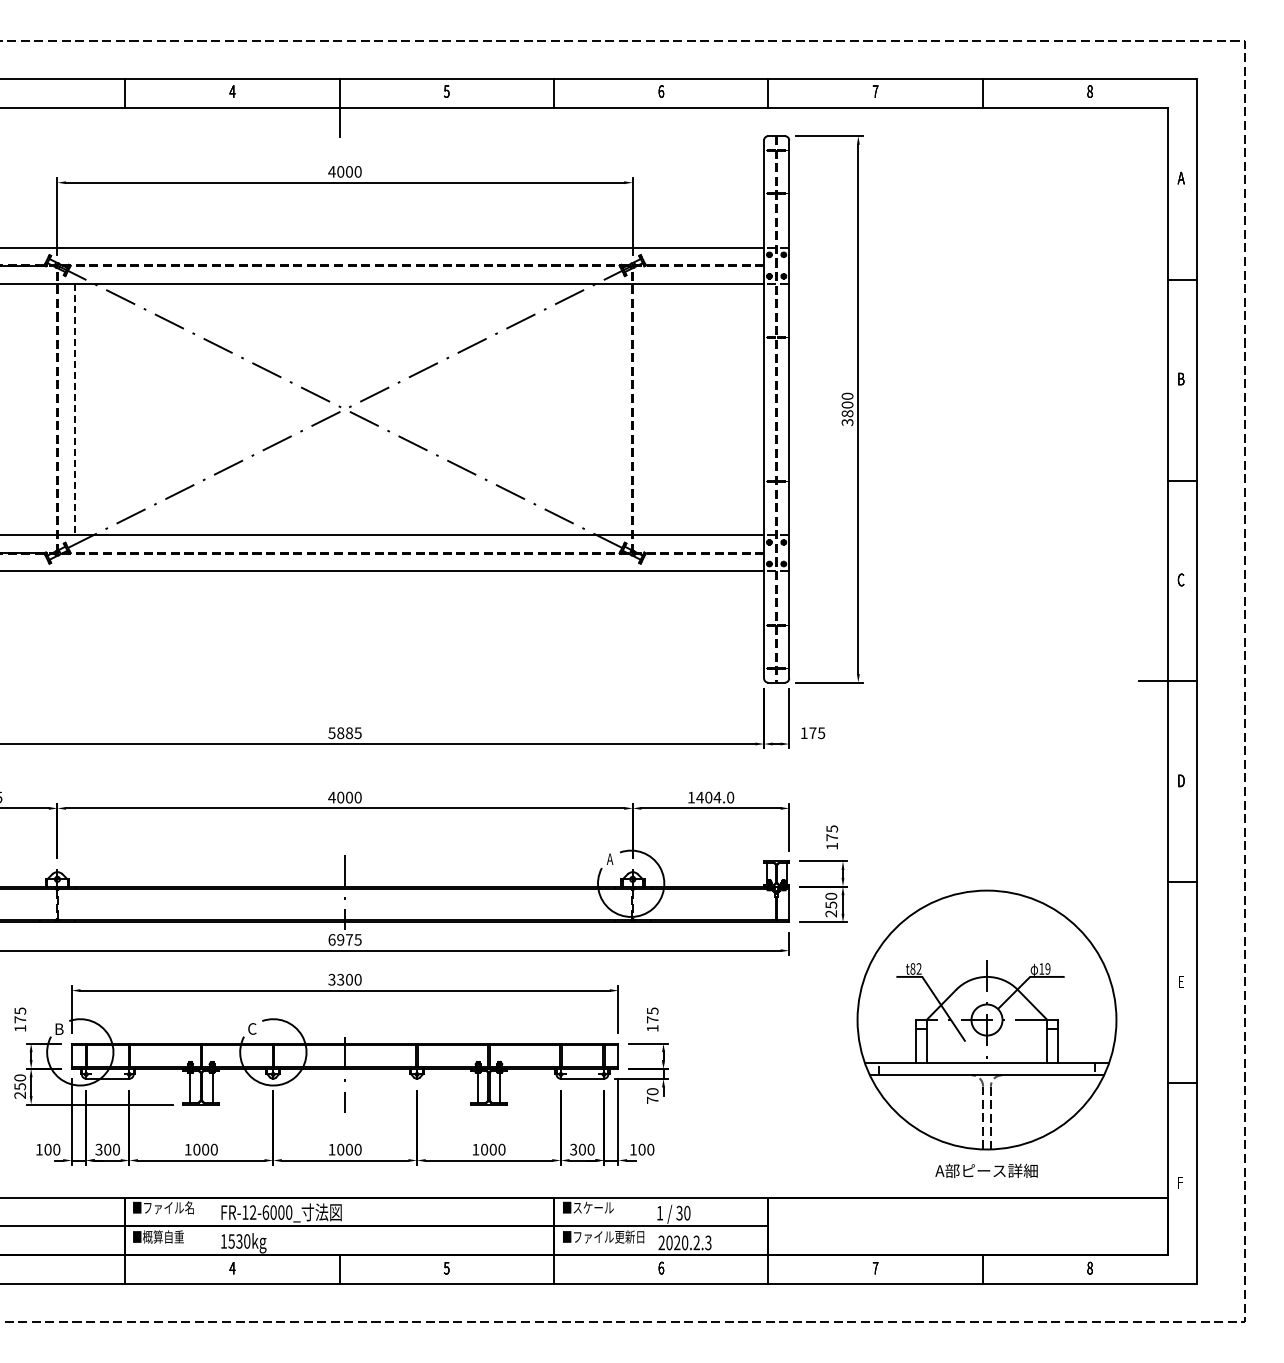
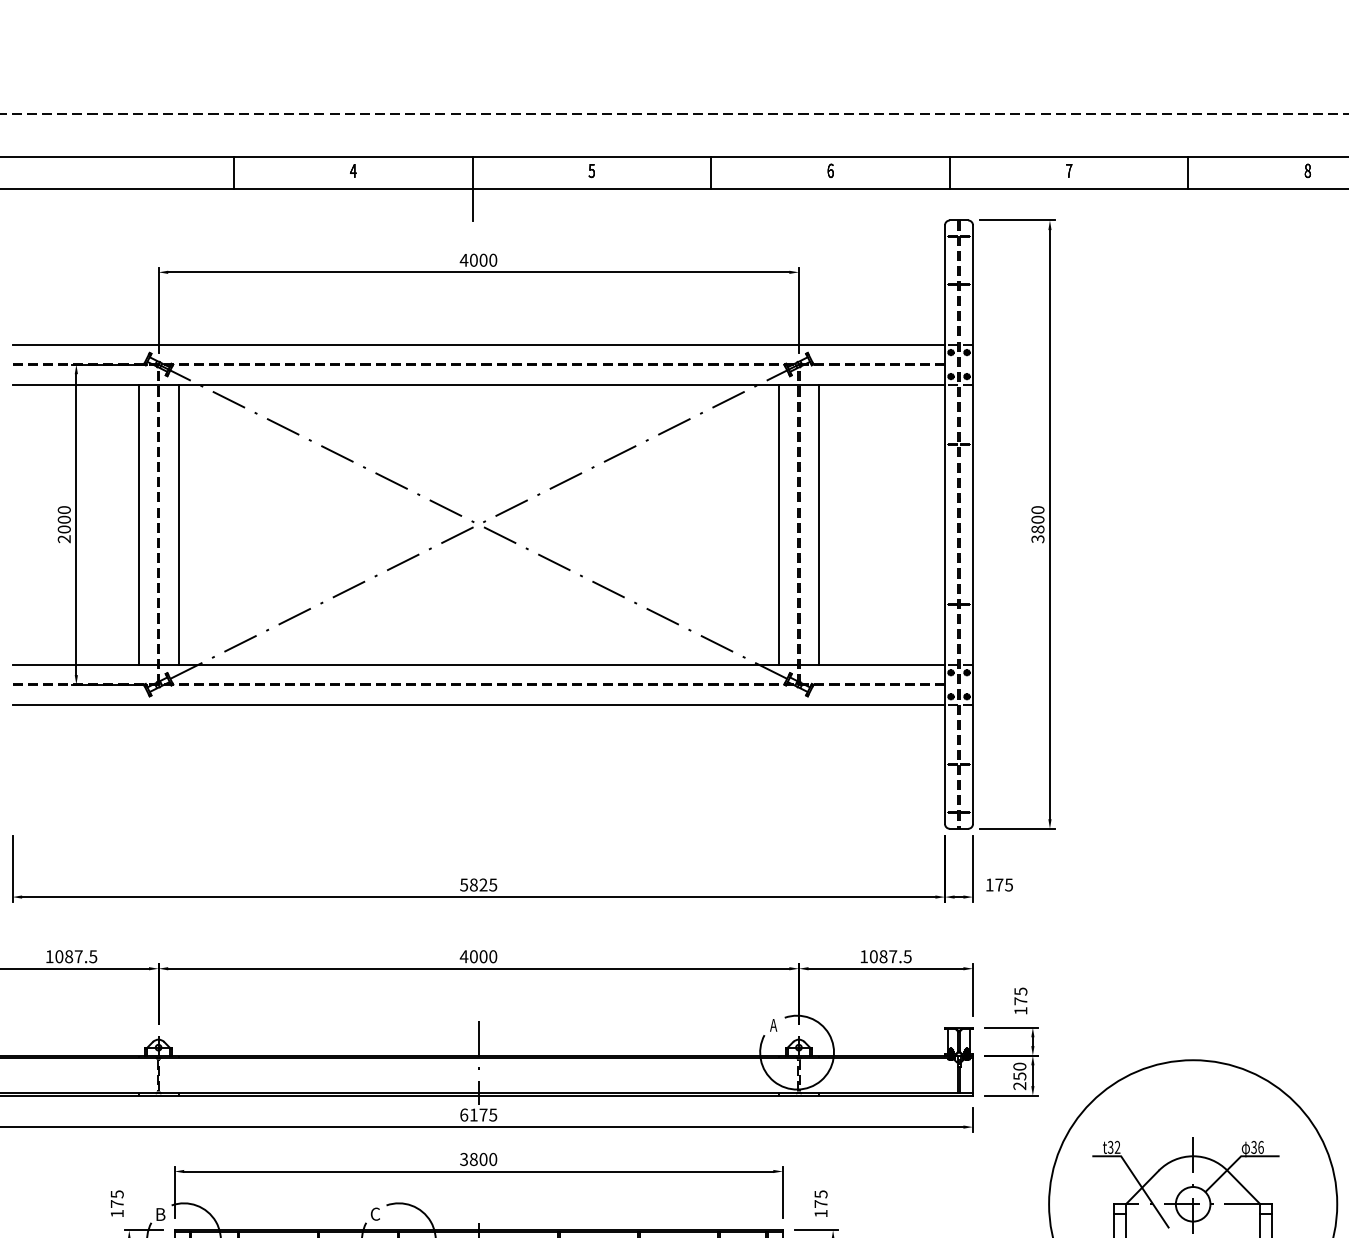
line: (39, 409) -> (138, 524), added
line: (75, 409) -> (178, 524), dashed -> solid
line: (614, 409) -> (778, 524), added
line: (650, 409) -> (818, 524), added
text: (349, 733) -> (483, 885), 5885 -> 5825
text: (715, 797) -> (890, 956), 1404.0 -> 1087.5
text: (340, 939) -> (473, 1114), 6975 -> 6175
text: (912, 968) -> (1110, 1146), t82 -> t32
text: (1044, 968) -> (1257, 1146), 19 -> 36
text: (340, 979) -> (473, 1159), 3300 -> 3800

